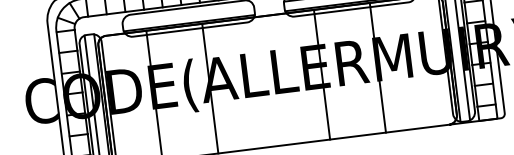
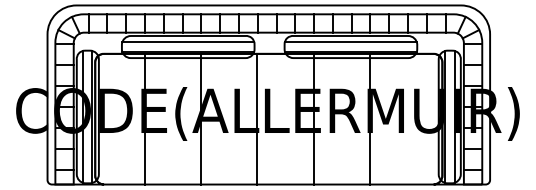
line: (188, 14) -> (188, 42), added
line: (266, 80) -> (257, 118), added

